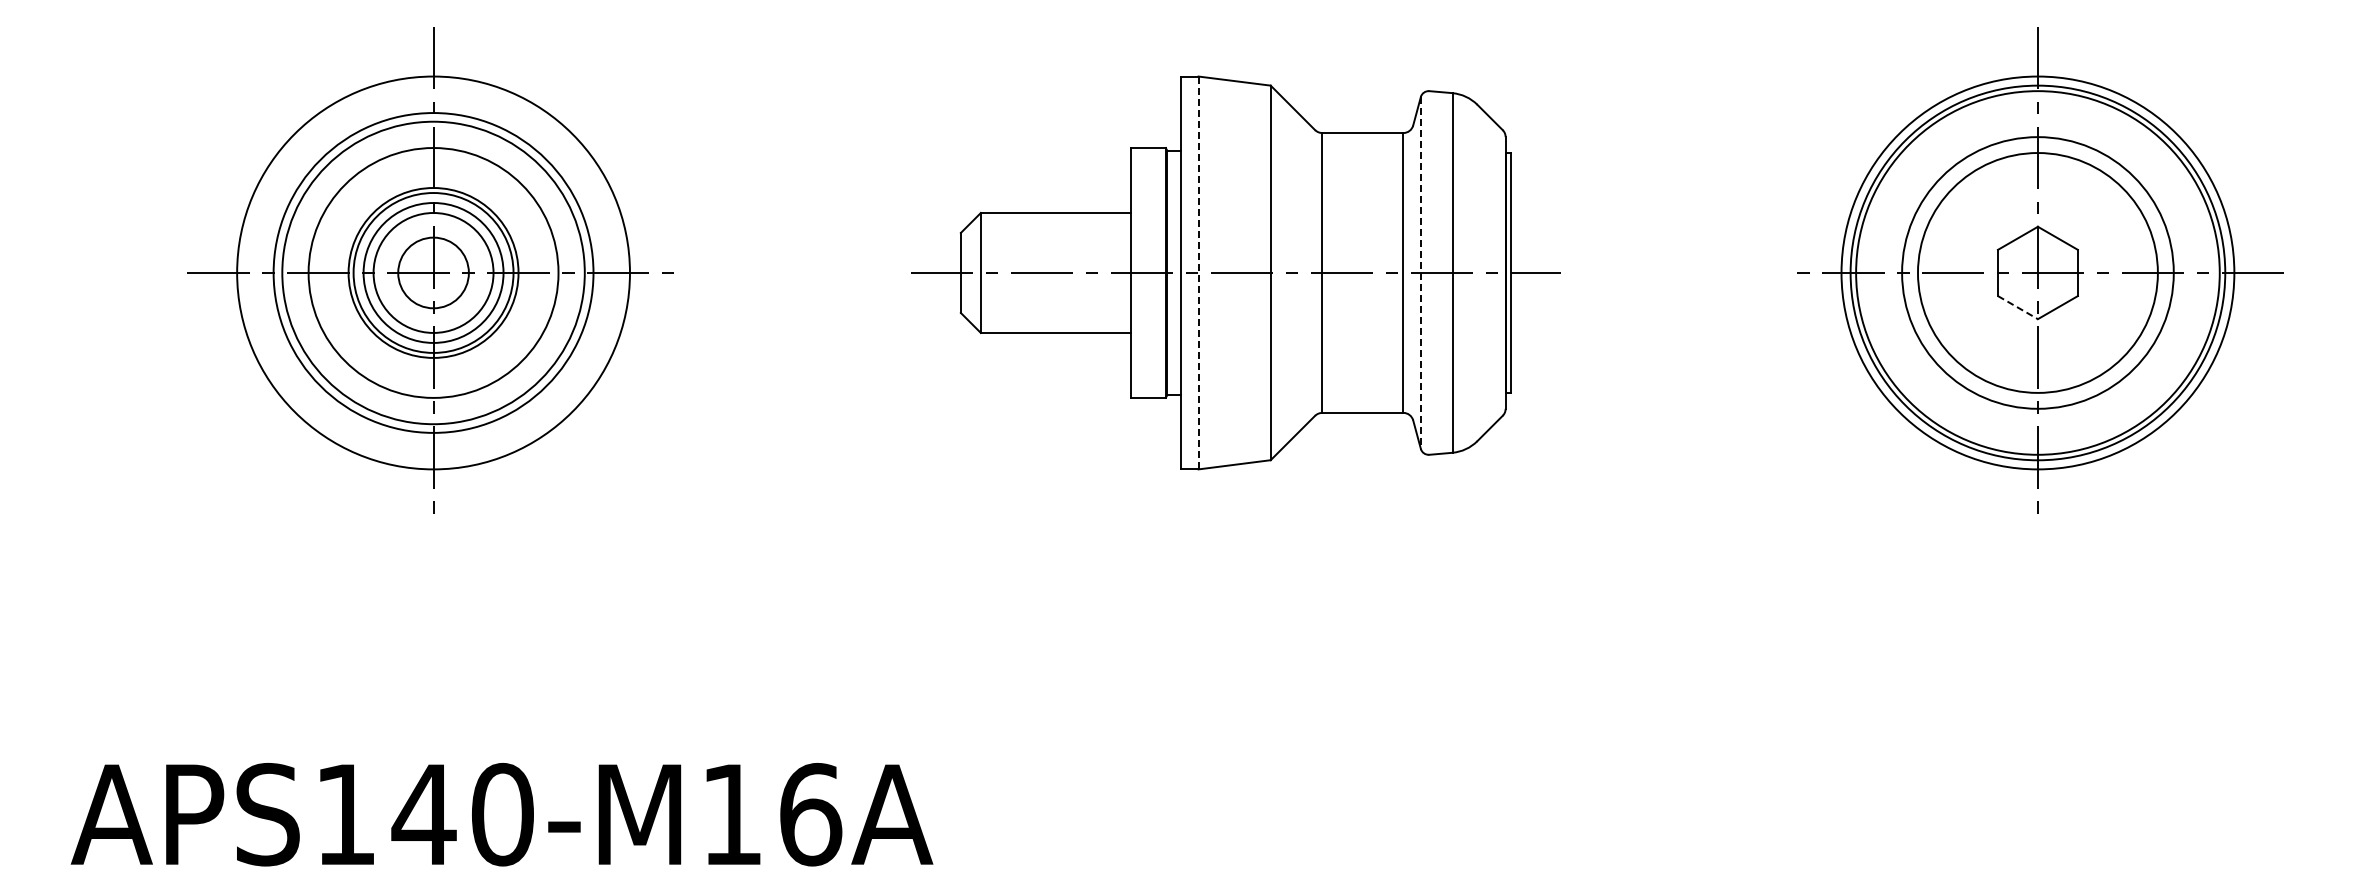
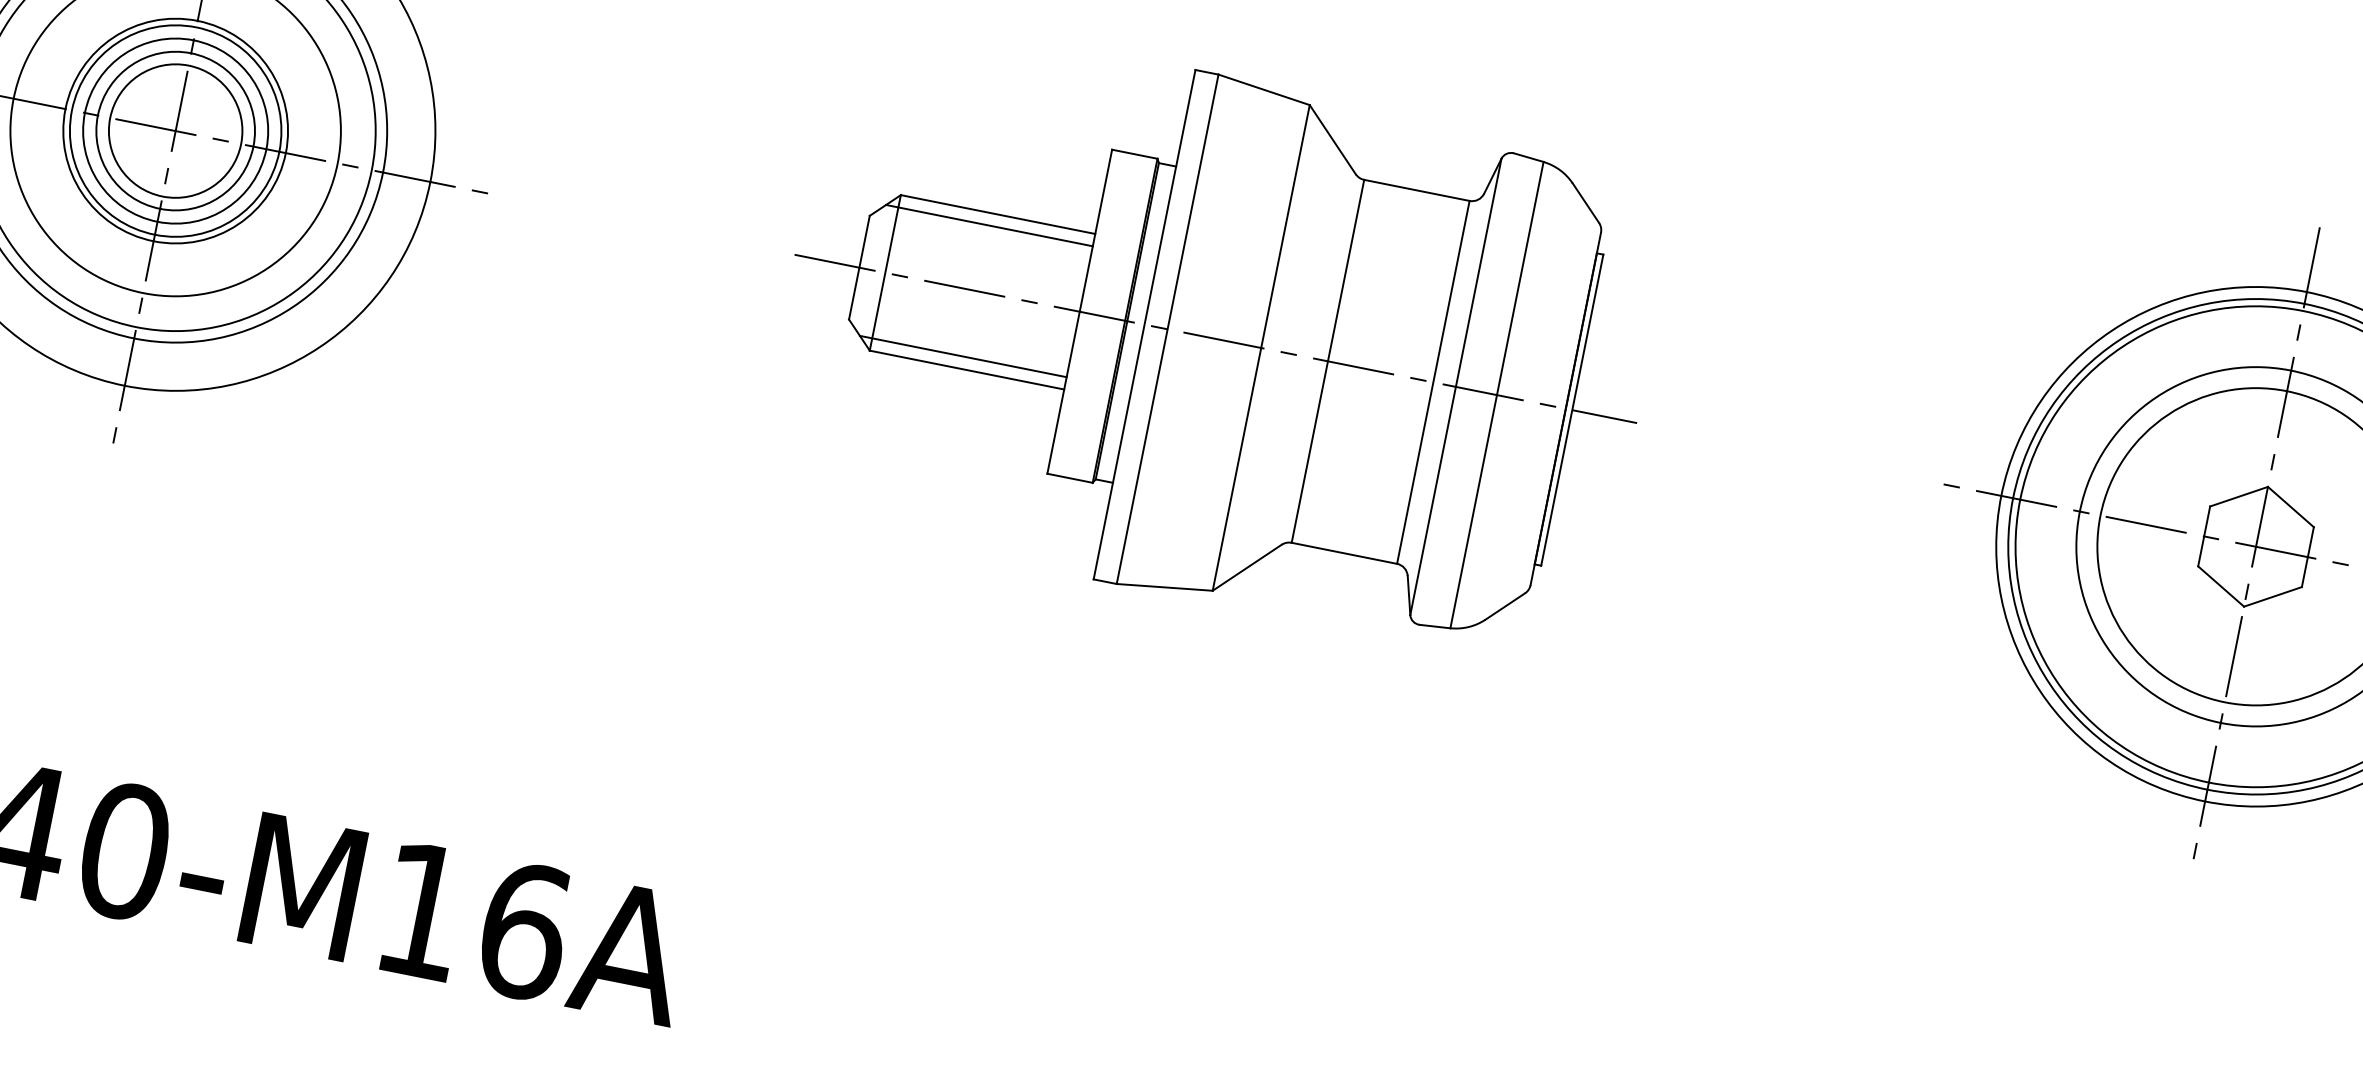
line: (1050, 222) -> (988, 225), added
circle: (433, 272) -> (175, 130), size x1.43
line: (1420, 272) -> (1455, 386), dashed -> solid
line: (1198, 273) -> (1167, 329), dashed -> solid
line: (2018, 307) -> (2221, 586), dashed -> solid
line: (1050, 323) -> (962, 356), added

